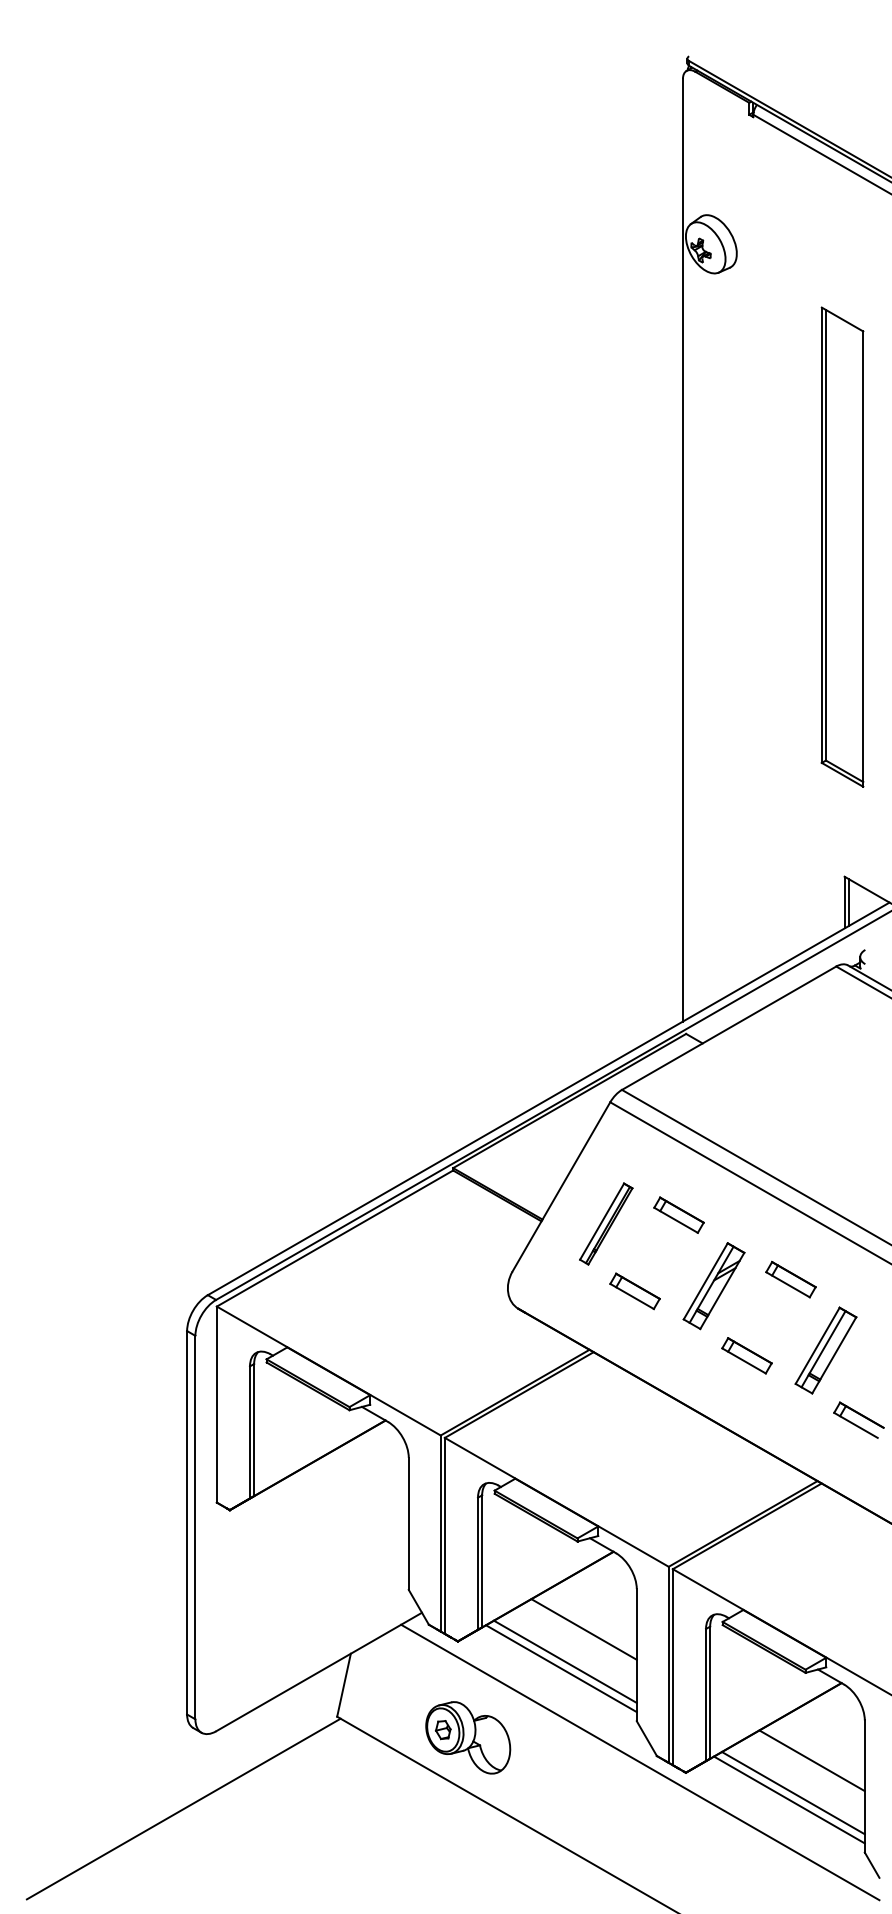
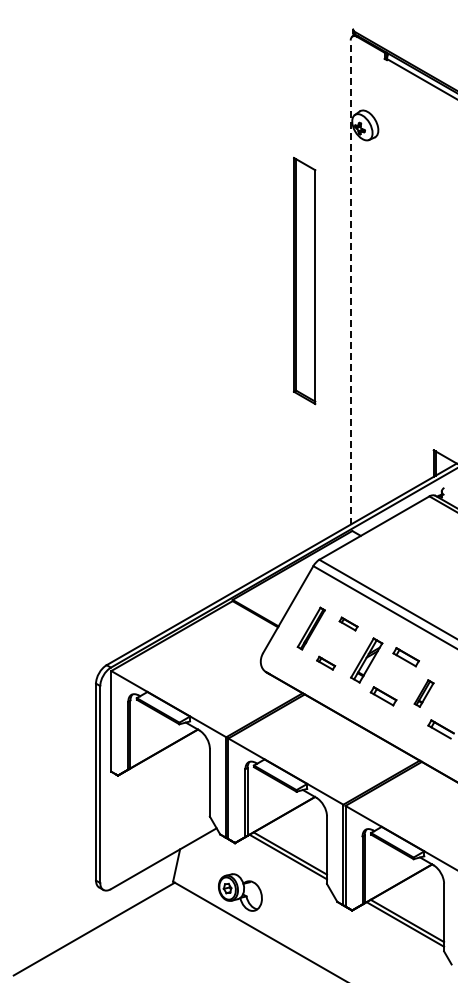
part: (842, 546) -> (304, 280), moved
line: (682, 550) -> (350, 282), solid -> dashed
part: (678, 1214) -> (348, 623), size x0.7
part: (633, 1291) -> (325, 663), size x0.7
part: (824, 1350) -> (423, 693), size x0.6
line: (583, 1628) -> (299, 836), removed
line: (811, 1759) -> (416, 903), removed
line: (639, 1761) -> (328, 904), removed

